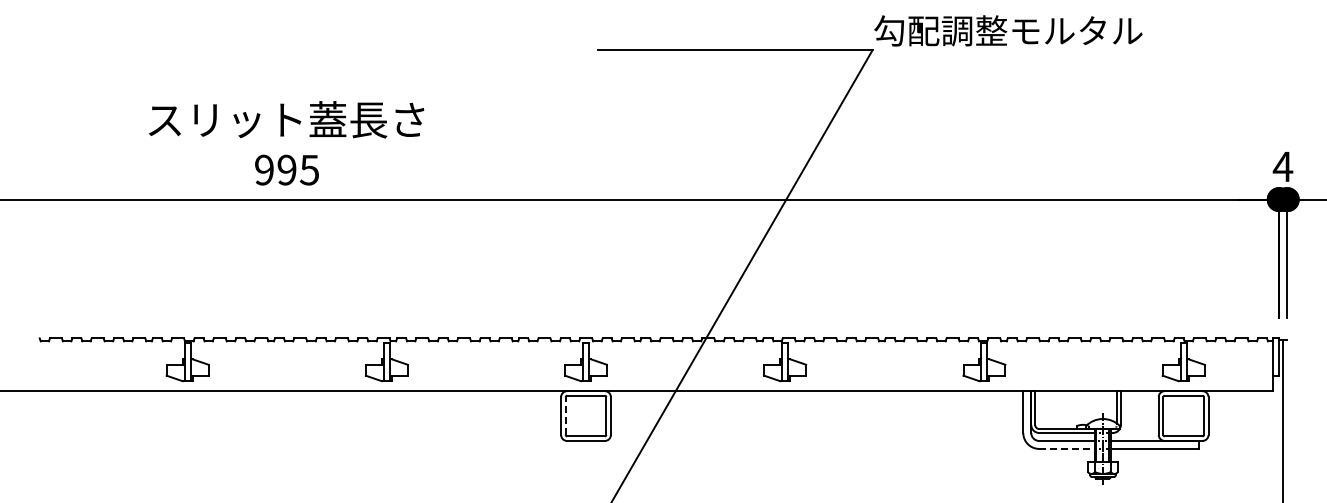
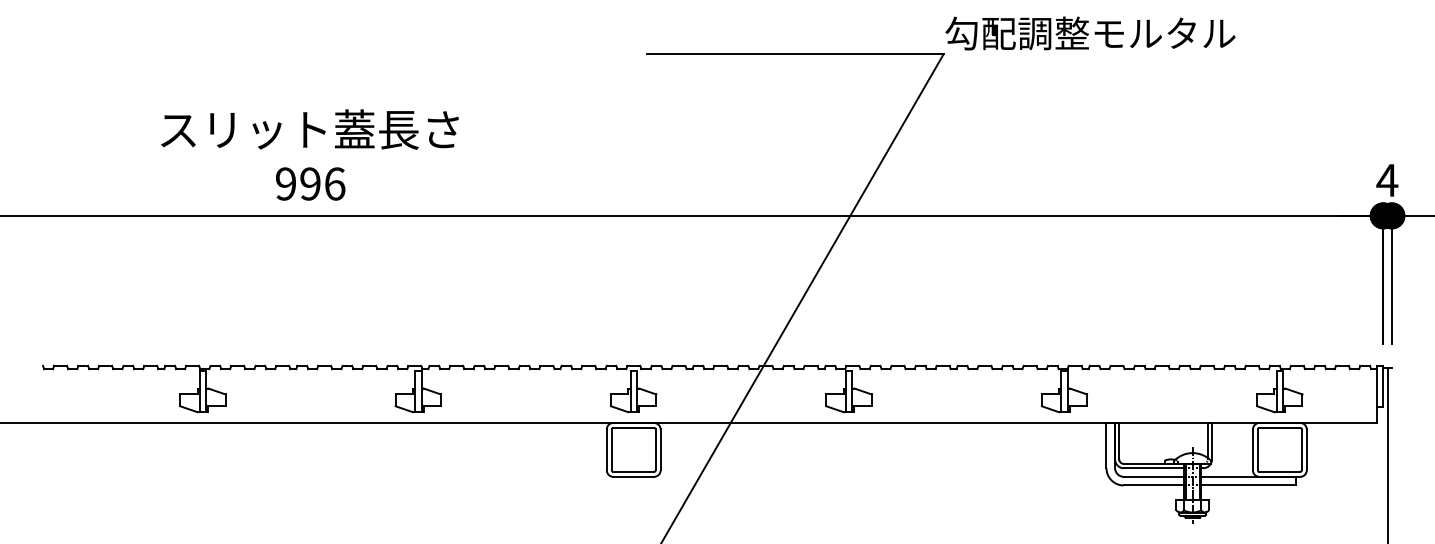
text: (309, 169) -> (334, 183), 995 -> 996
line: (565, 416) -> (611, 450), dashed -> solid
line: (1067, 448) -> (1154, 484), dashed -> solid

